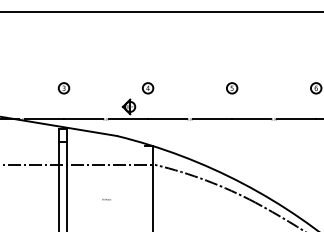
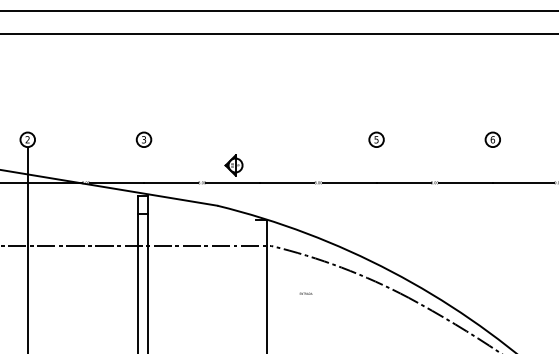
part: (148, 88) -> (260, 139), removed
text: (106, 199) -> (305, 293), moved

